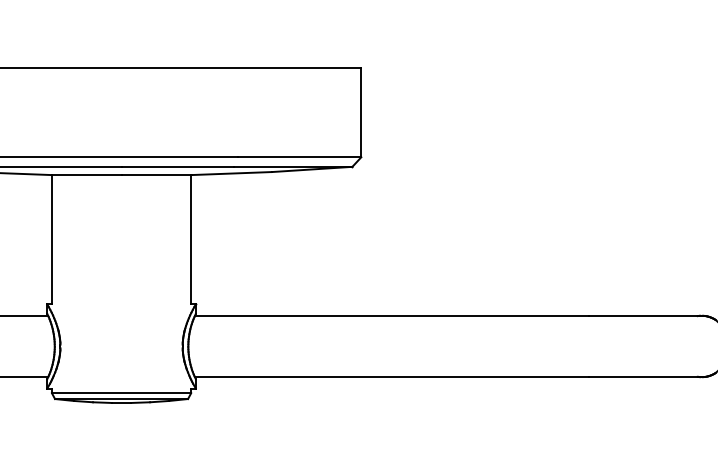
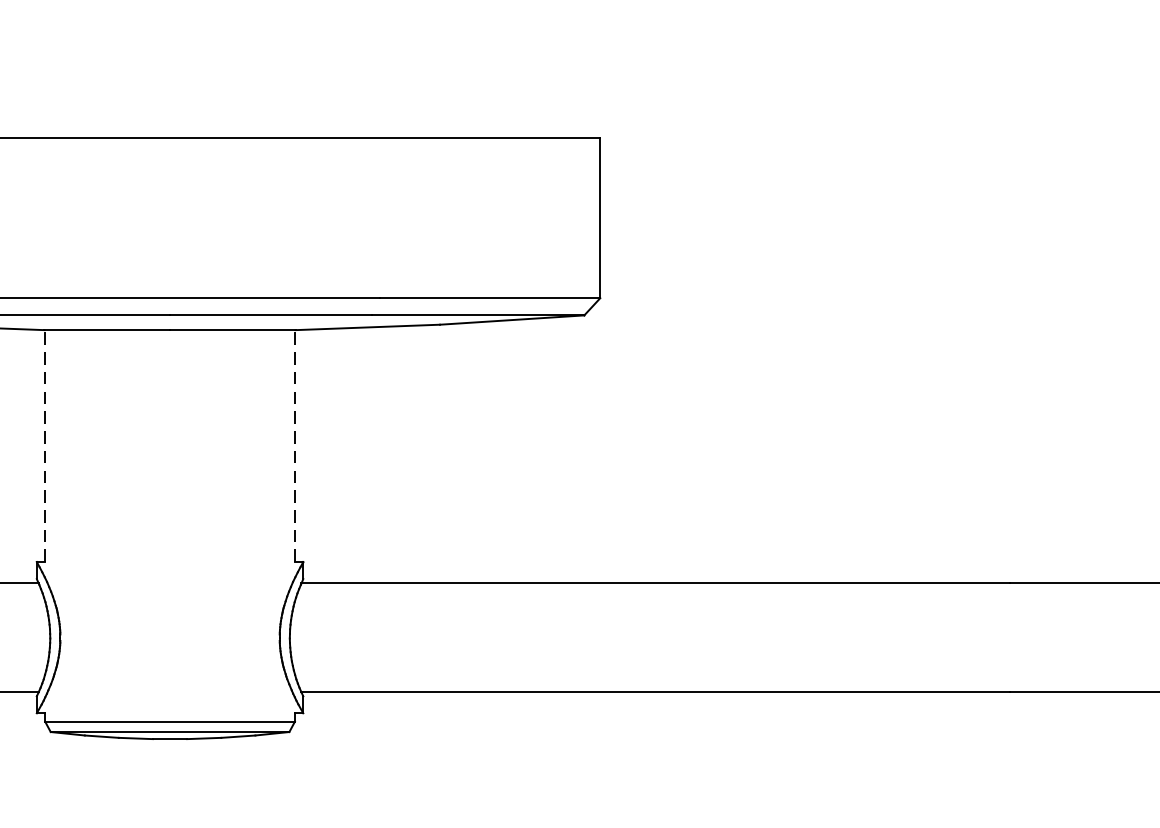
line: (51, 239) -> (44, 445), solid -> dashed
line: (191, 239) -> (295, 445), solid -> dashed

